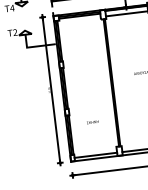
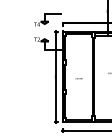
text: (91, 122) -> (78, 78), moved

